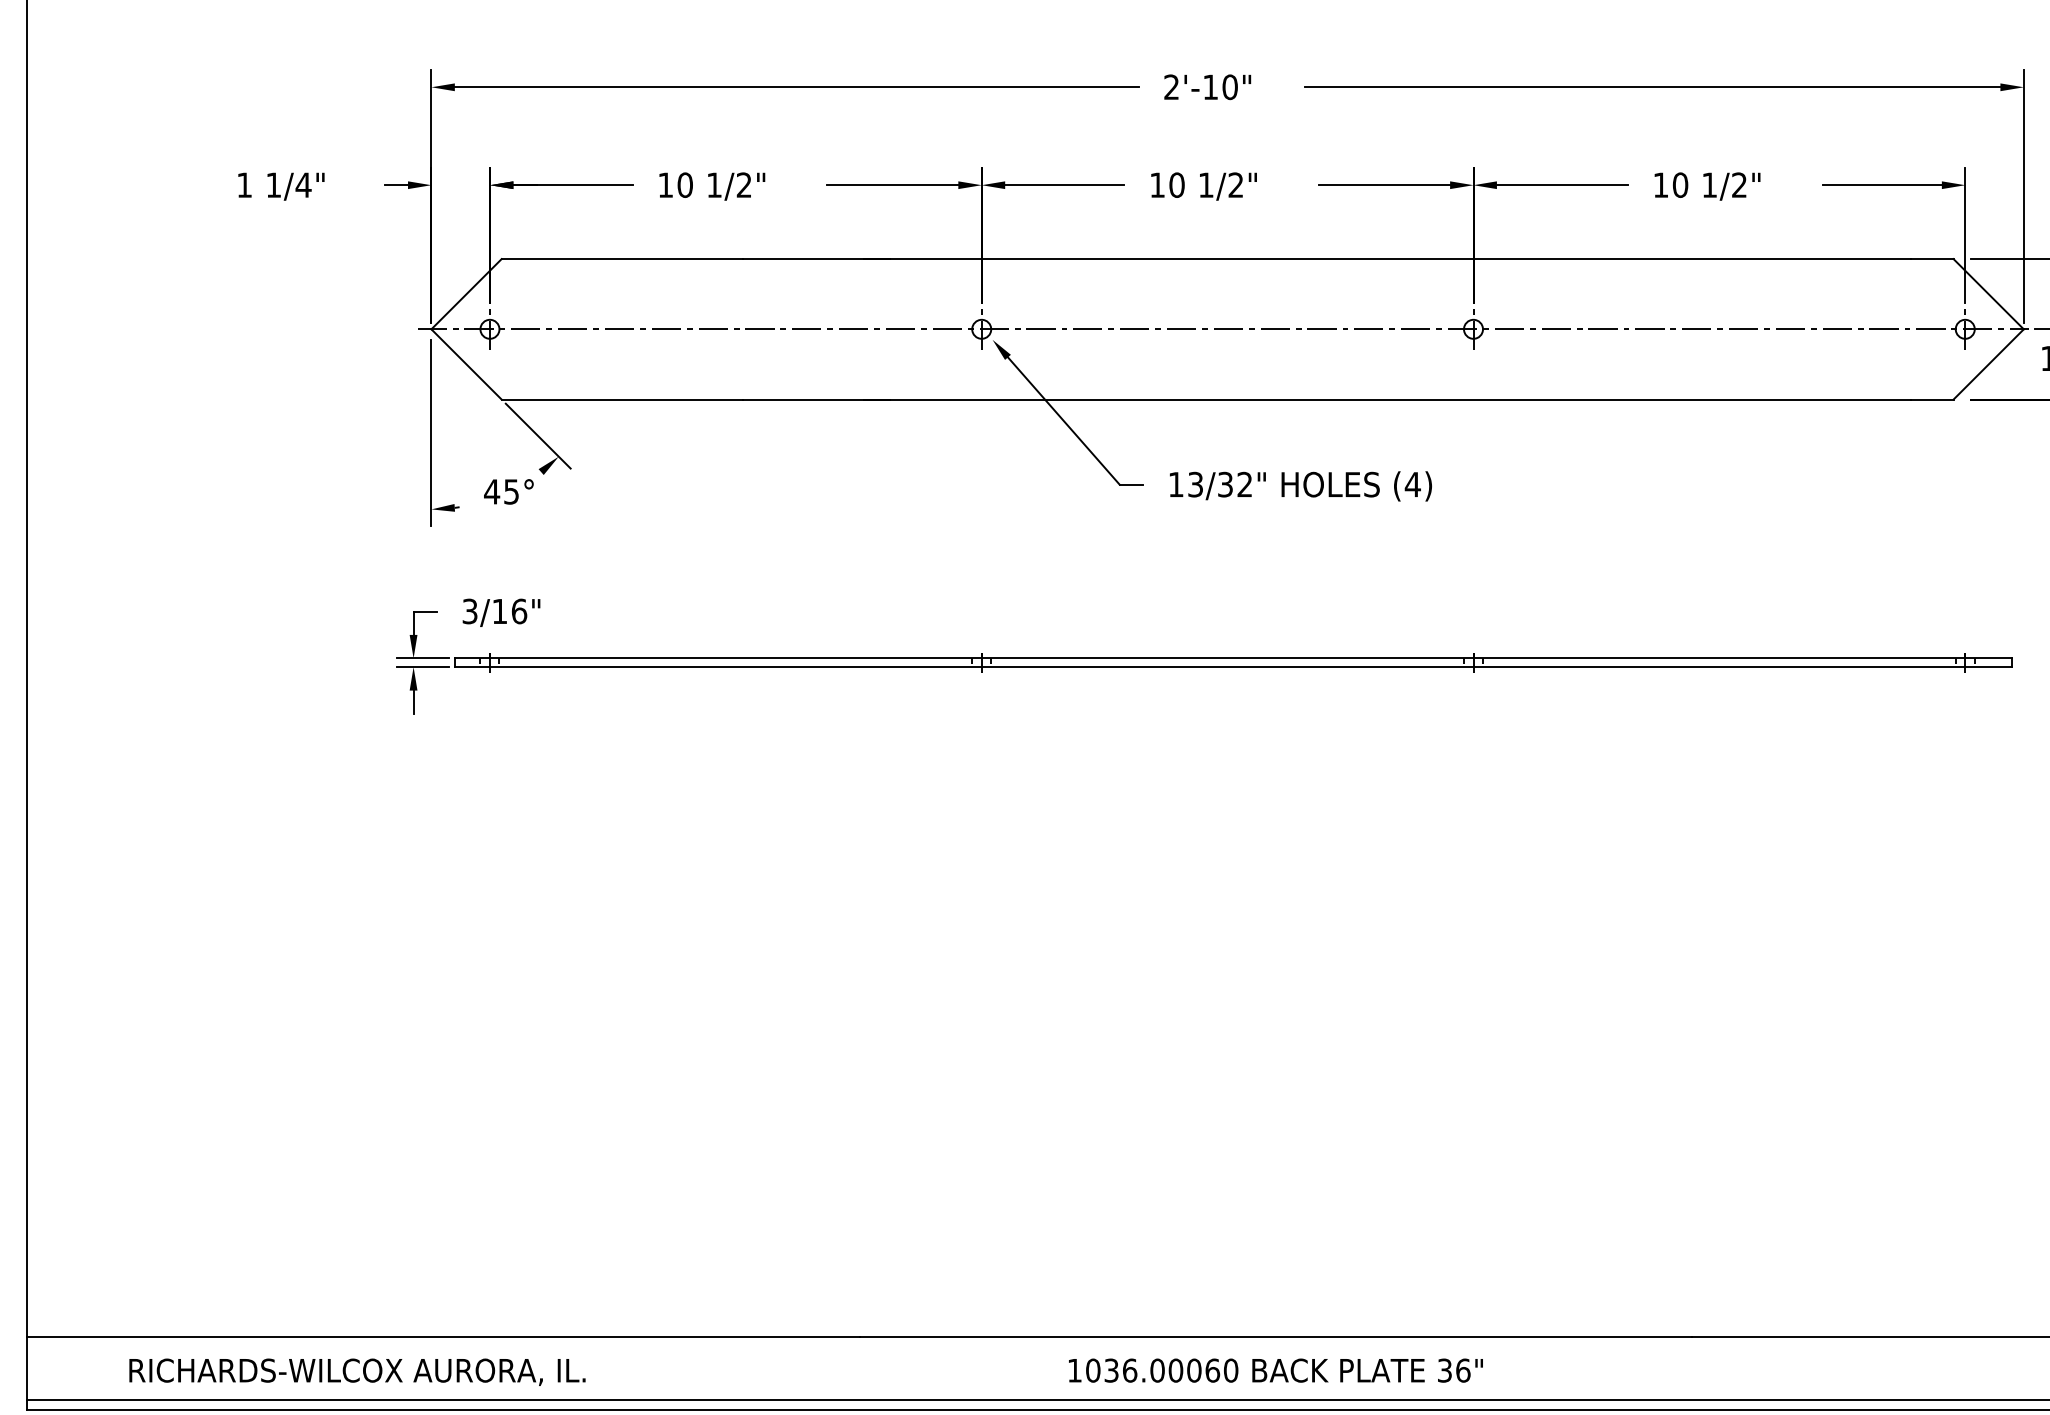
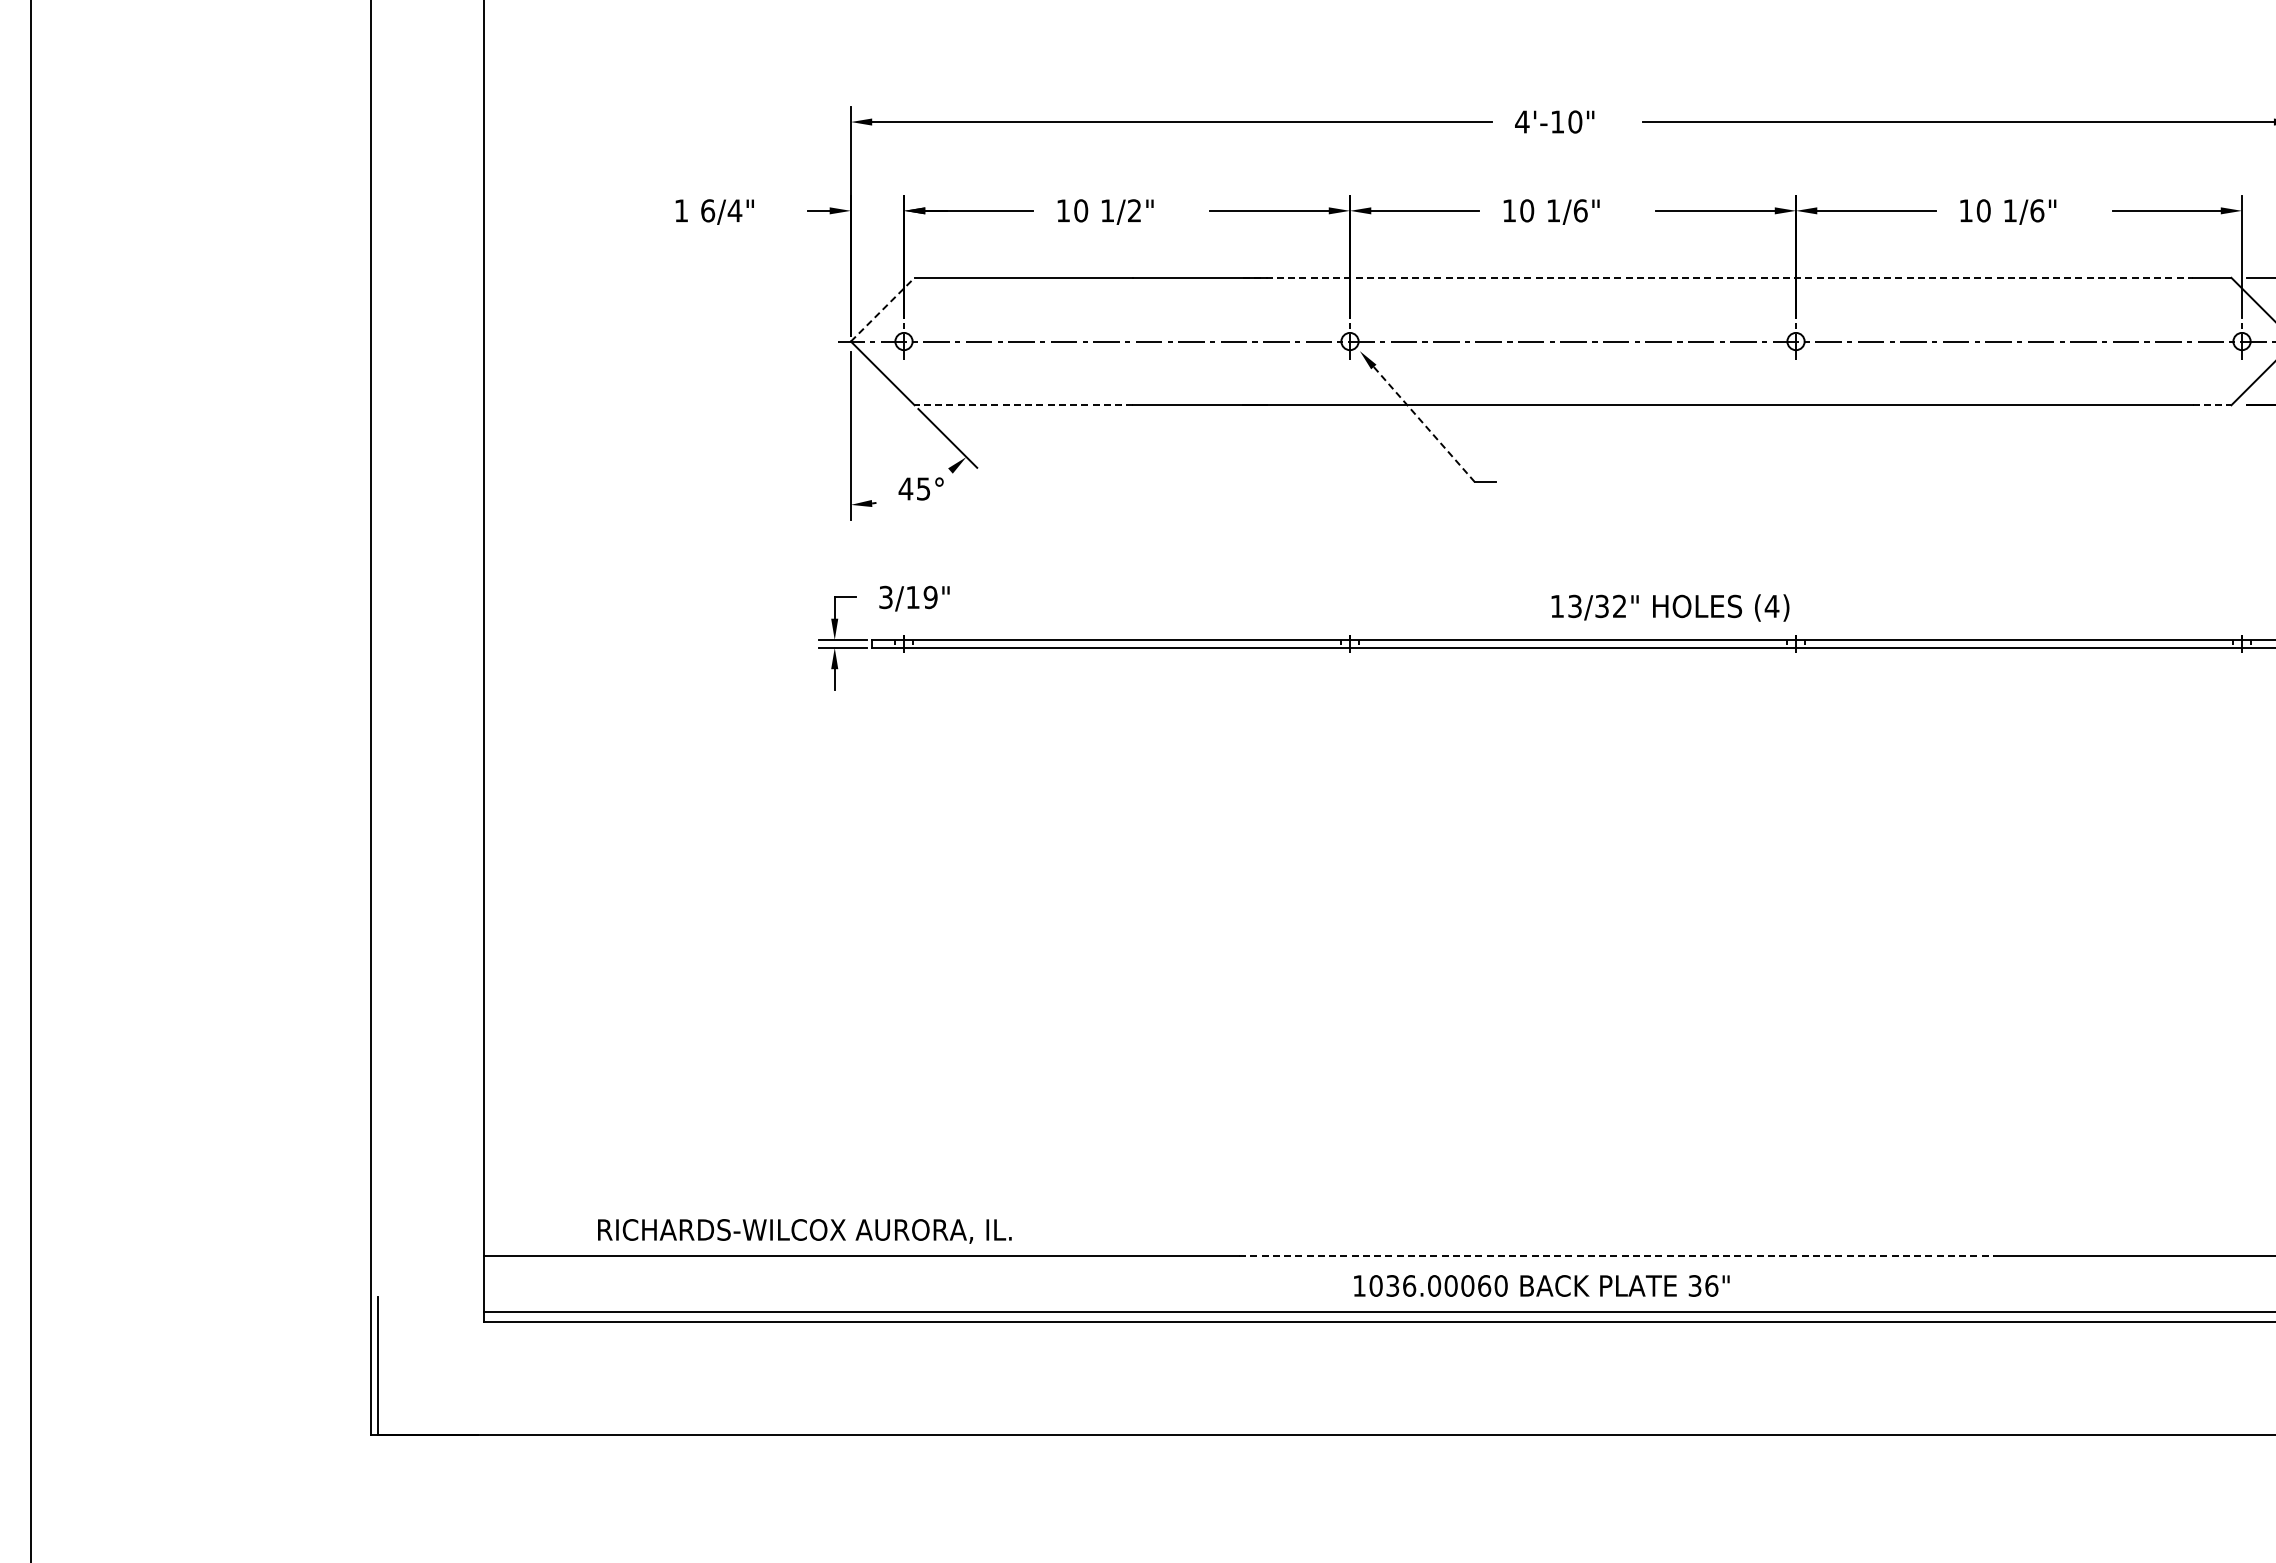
text: (1171, 86) -> (1522, 121), 2'-10" -> 4'-10"
text: (274, 184) -> (708, 210), 1/4" -> 6/4"
text: (1235, 184) -> (1580, 210), 1/2" -> 1/6"
text: (1739, 184) -> (2037, 210), 1/2" -> 1/6"
line: (1386, 258) -> (1717, 277), solid -> dashed
line: (467, 293) -> (883, 309), solid -> dashed
line: (621, 399) -> (1023, 405), solid -> dashed
line: (1932, 399) -> (2212, 405), solid -> dashed
line: (1063, 420) -> (1424, 424), solid -> dashed
text: (1300, 485) -> (1670, 607), moved
text: (519, 611) -> (930, 597), 3/16" -> 3/19"
line: (1275, 1337) -> (1616, 1255), solid -> dashed
text: (1275, 1370) -> (1541, 1285), moved
text: (357, 1372) -> (804, 1231), moved

